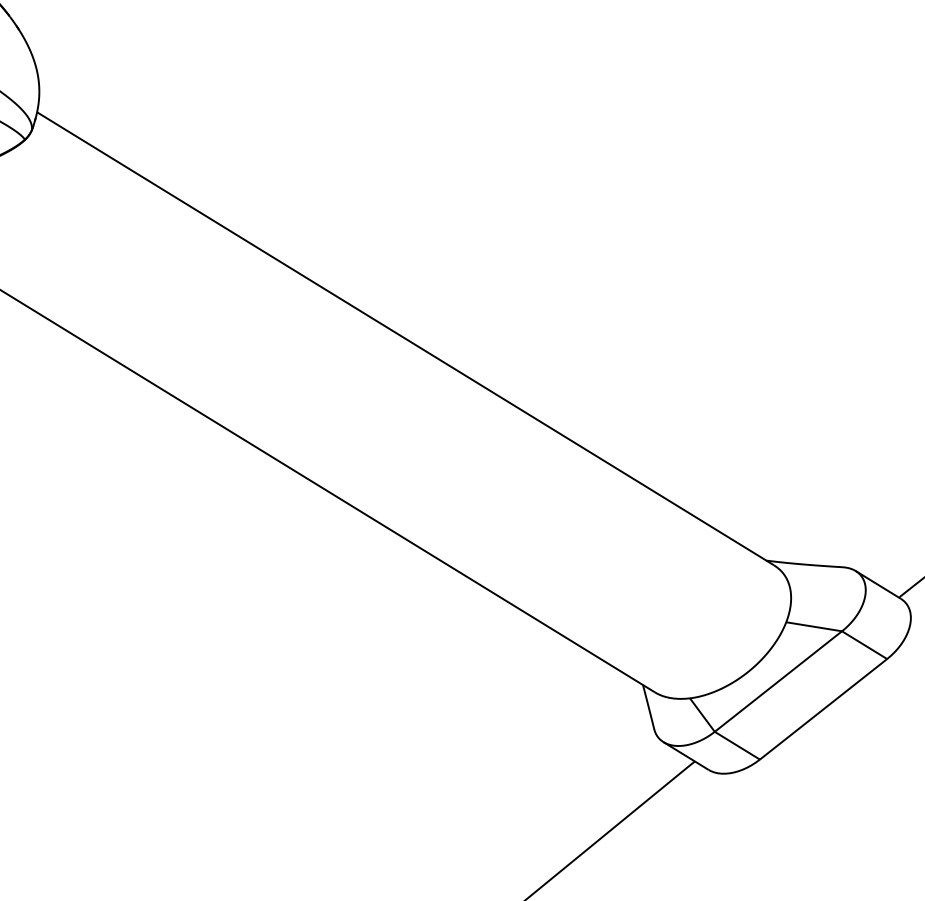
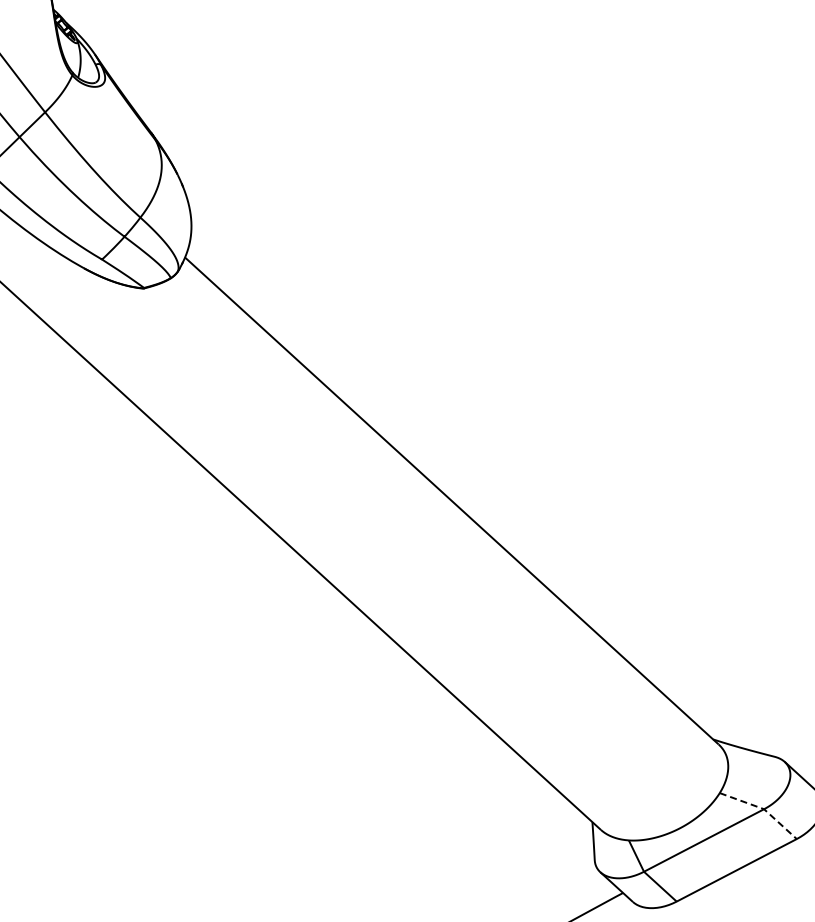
line: (841, 630) -> (763, 808), solid -> dashed

